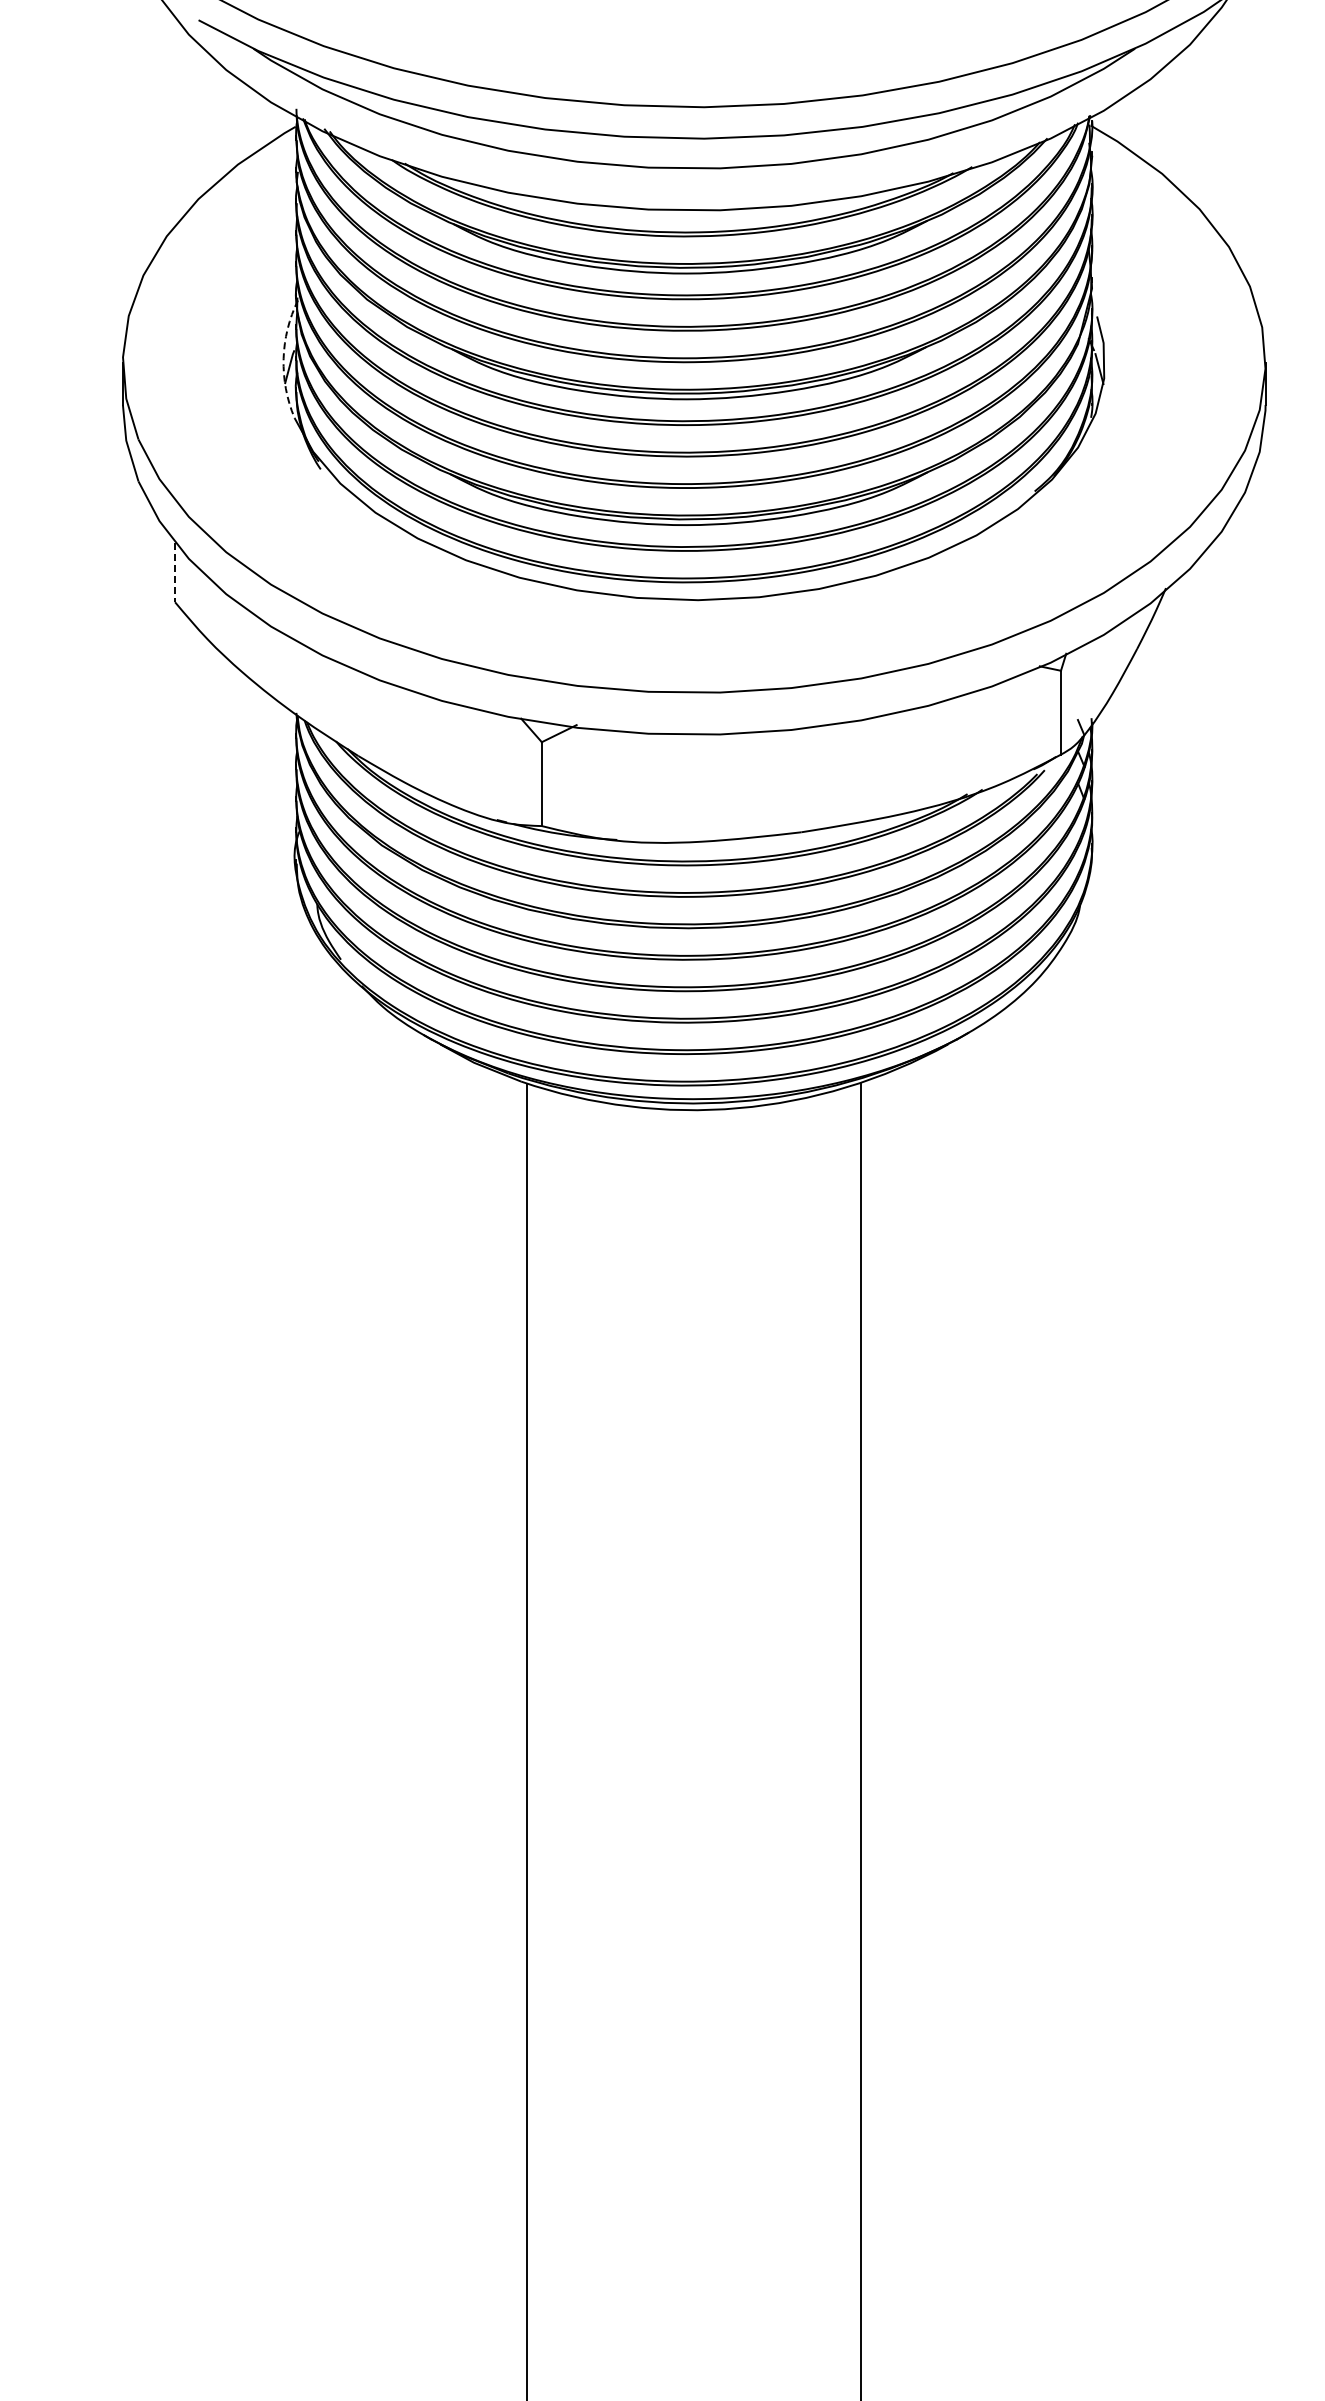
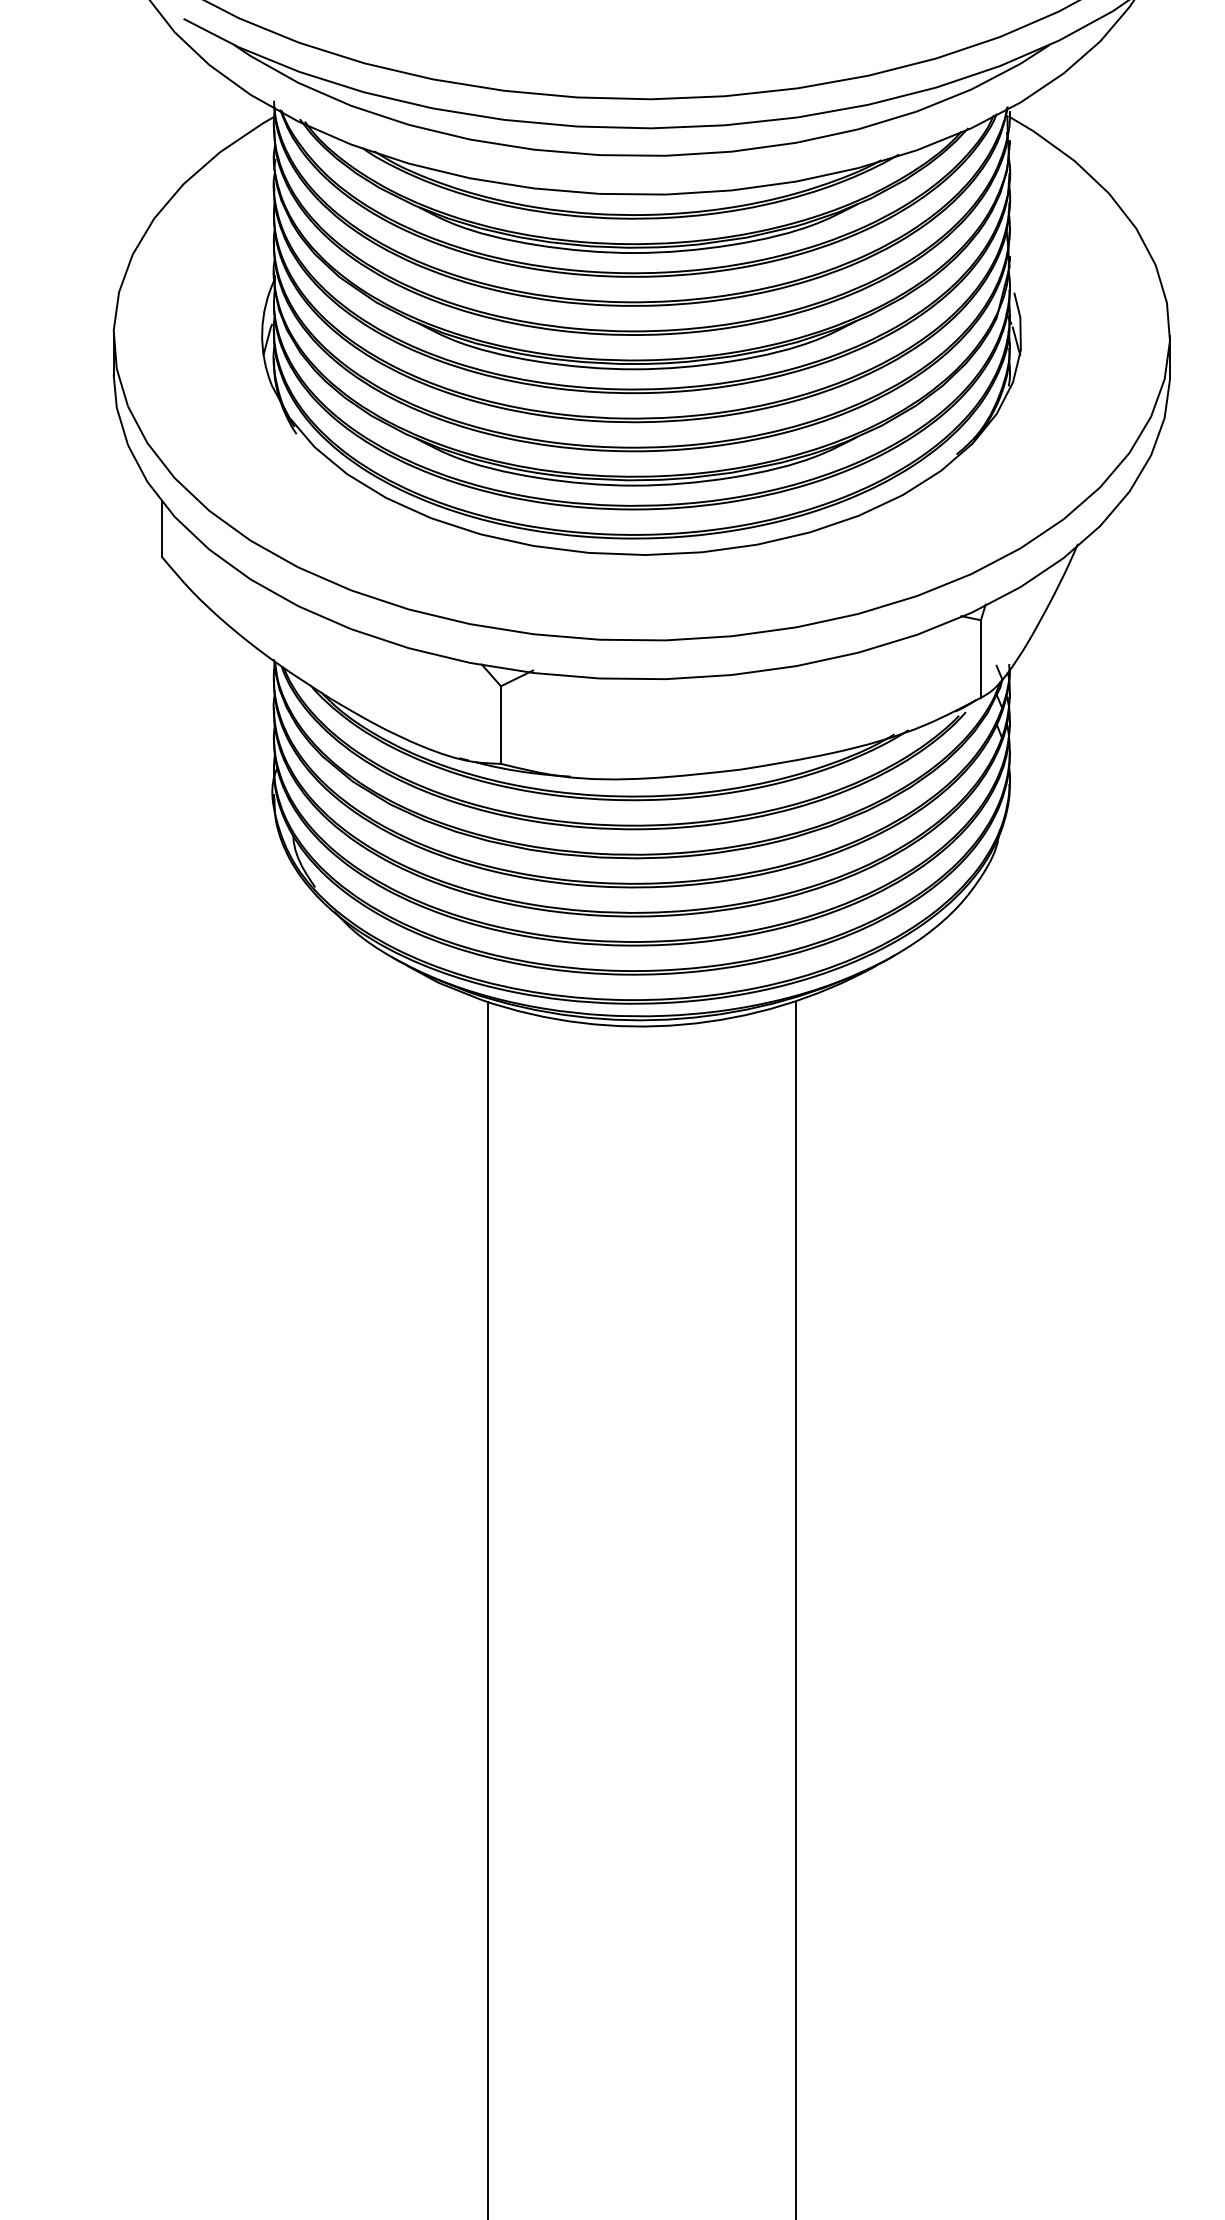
arc: (283, 358) -> (262, 331), dashed -> solid
line: (175, 572) -> (162, 529), dashed -> solid

